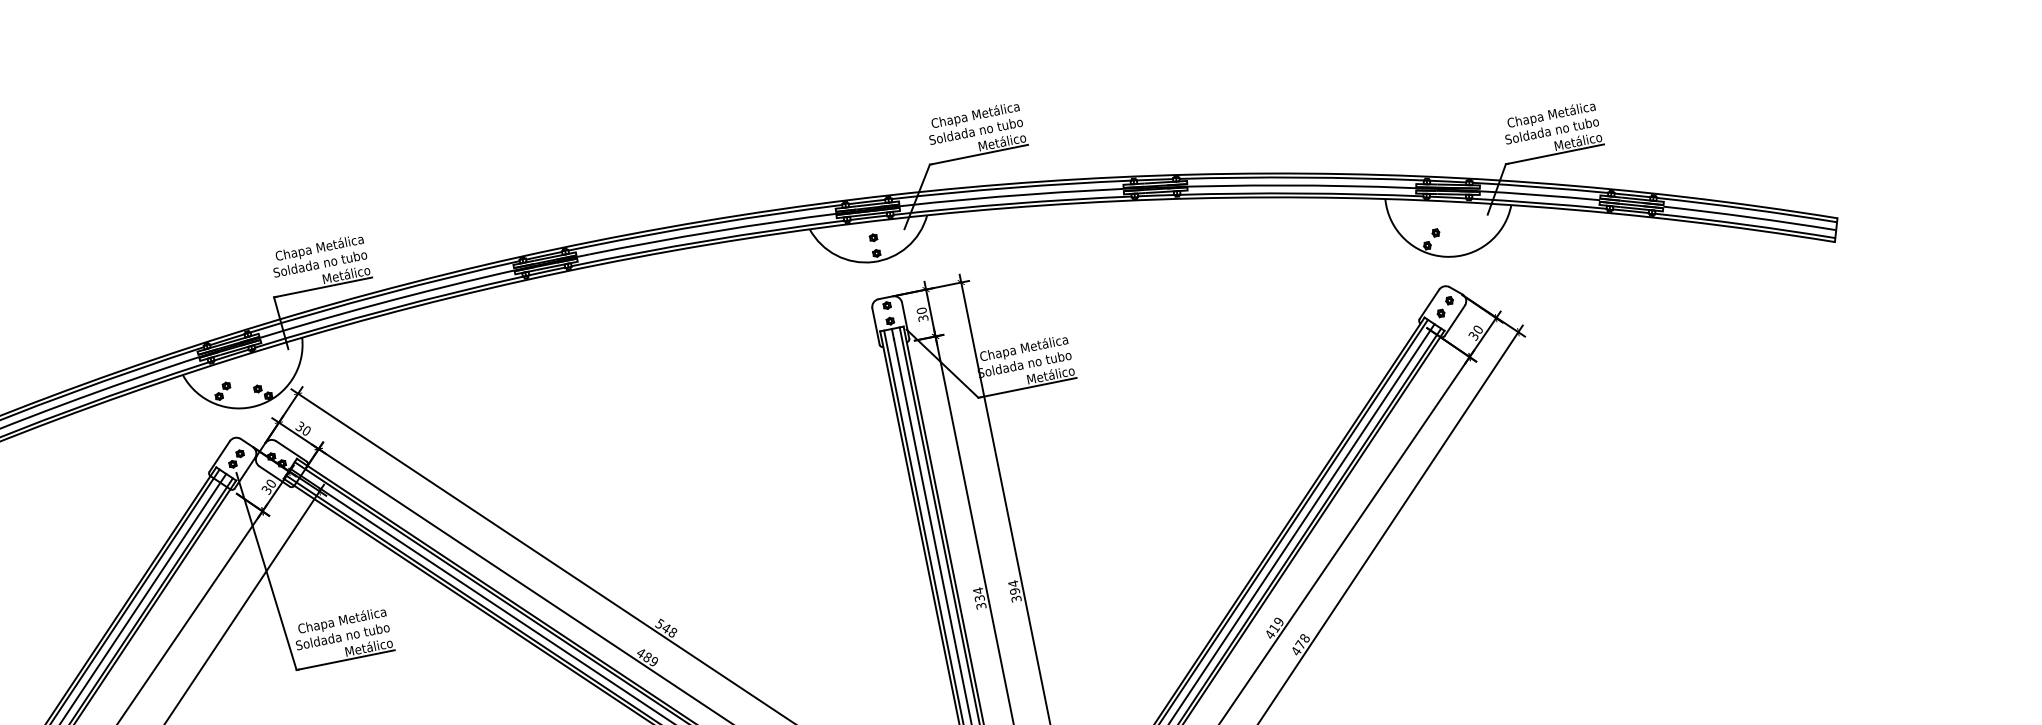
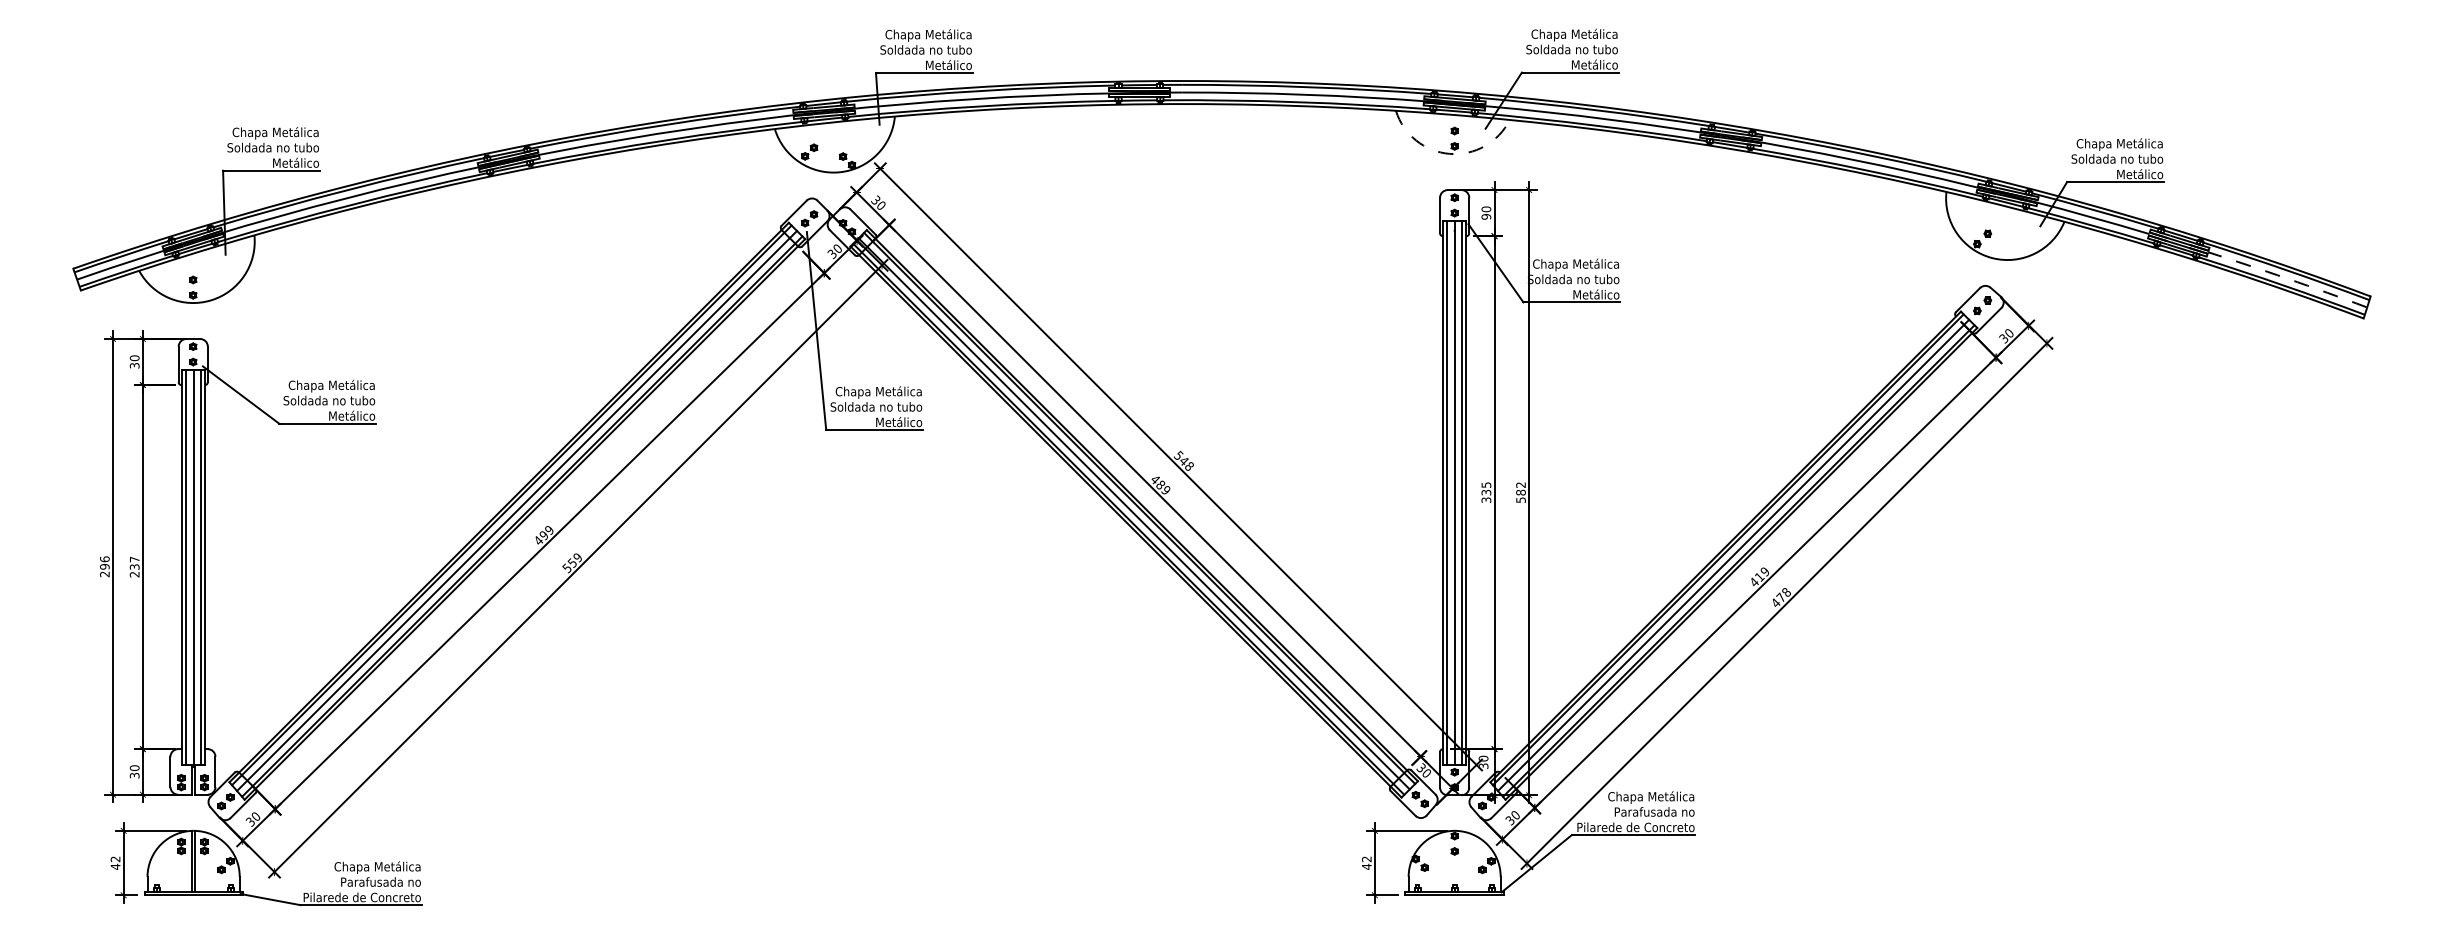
arc: (1749, 217) -> (2287, 278), solid -> dashed
arc: (872, 261) -> (1449, 153), solid -> dashed
text: (922, 318) -> (1485, 216), 30 -> 90
text: (978, 591) -> (1486, 485), 334 -> 335
text: (1014, 591) -> (1520, 492), 394 -> 582

